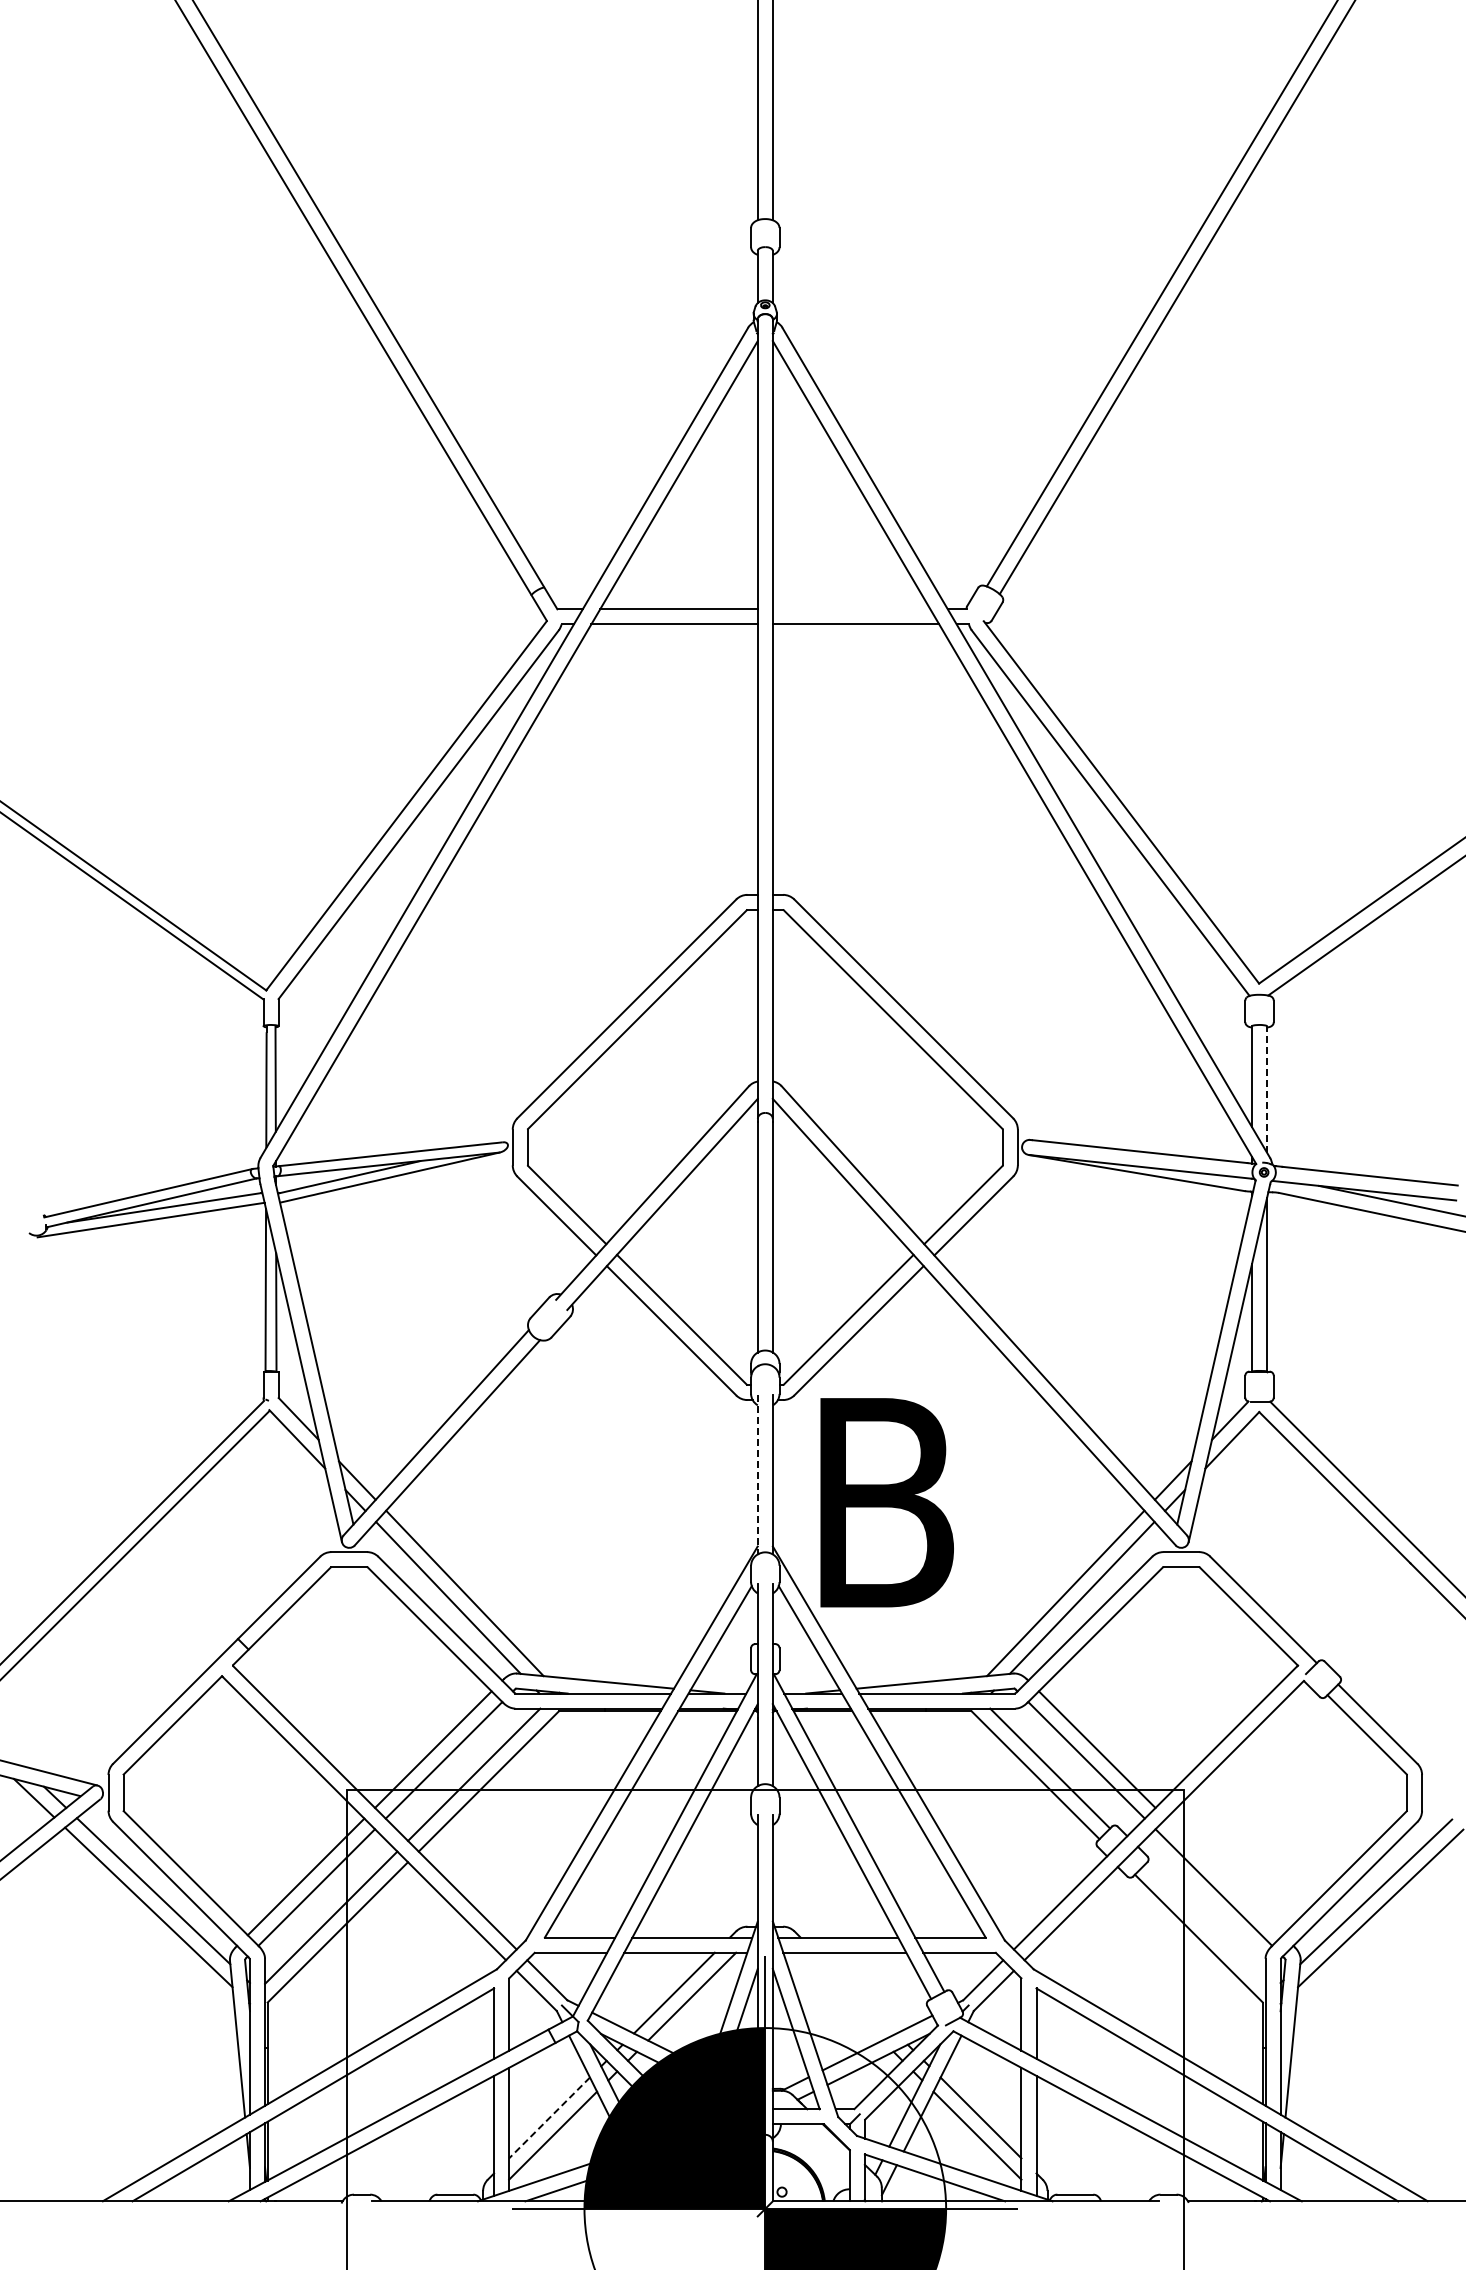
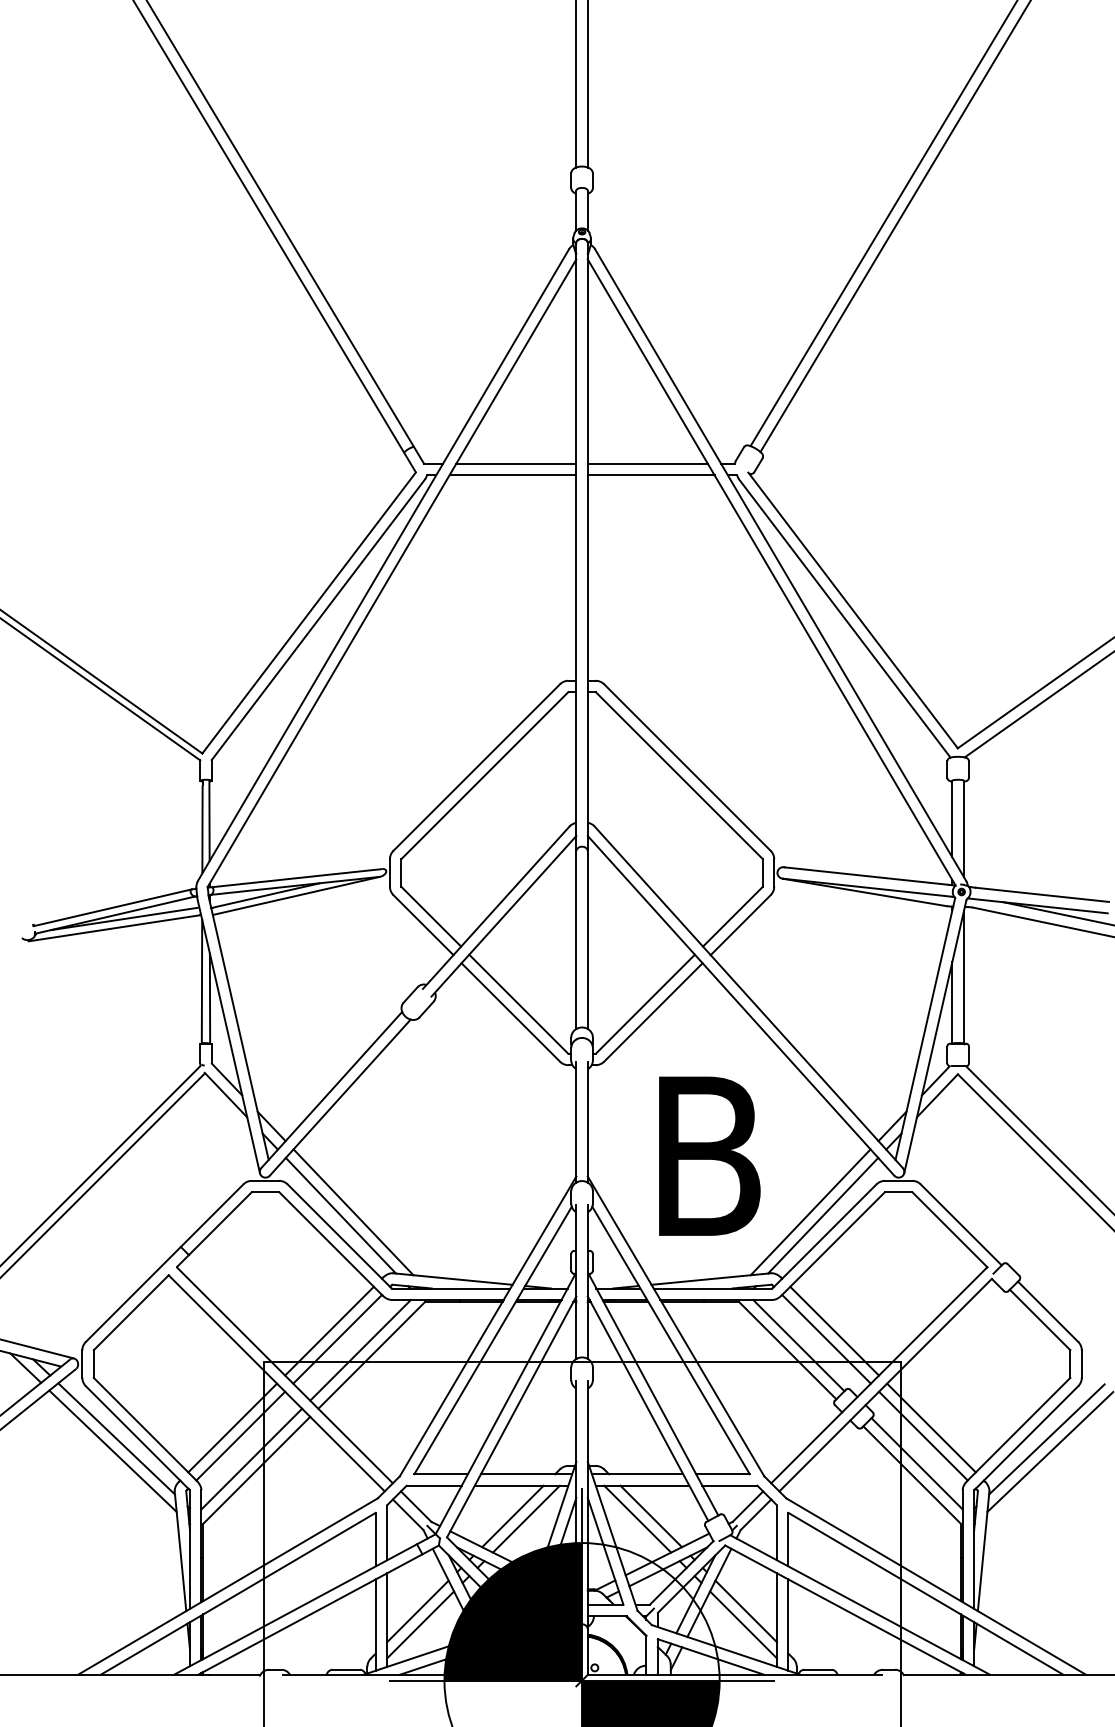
line: (851, 609) -> (647, 463), added
line: (1267, 1089) -> (964, 828), dashed -> solid
line: (757, 1475) -> (576, 1122), dashed -> solid
text: (886, 1502) -> (709, 1156), moved
line: (1224, 1876) -> (931, 1427), added
line: (1205, 1923) -> (917, 1463), added
line: (855, 1992) -> (650, 1515), added
line: (838, 1996) -> (637, 1519), added
line: (549, 2118) -> (417, 1611), dashed -> solid

